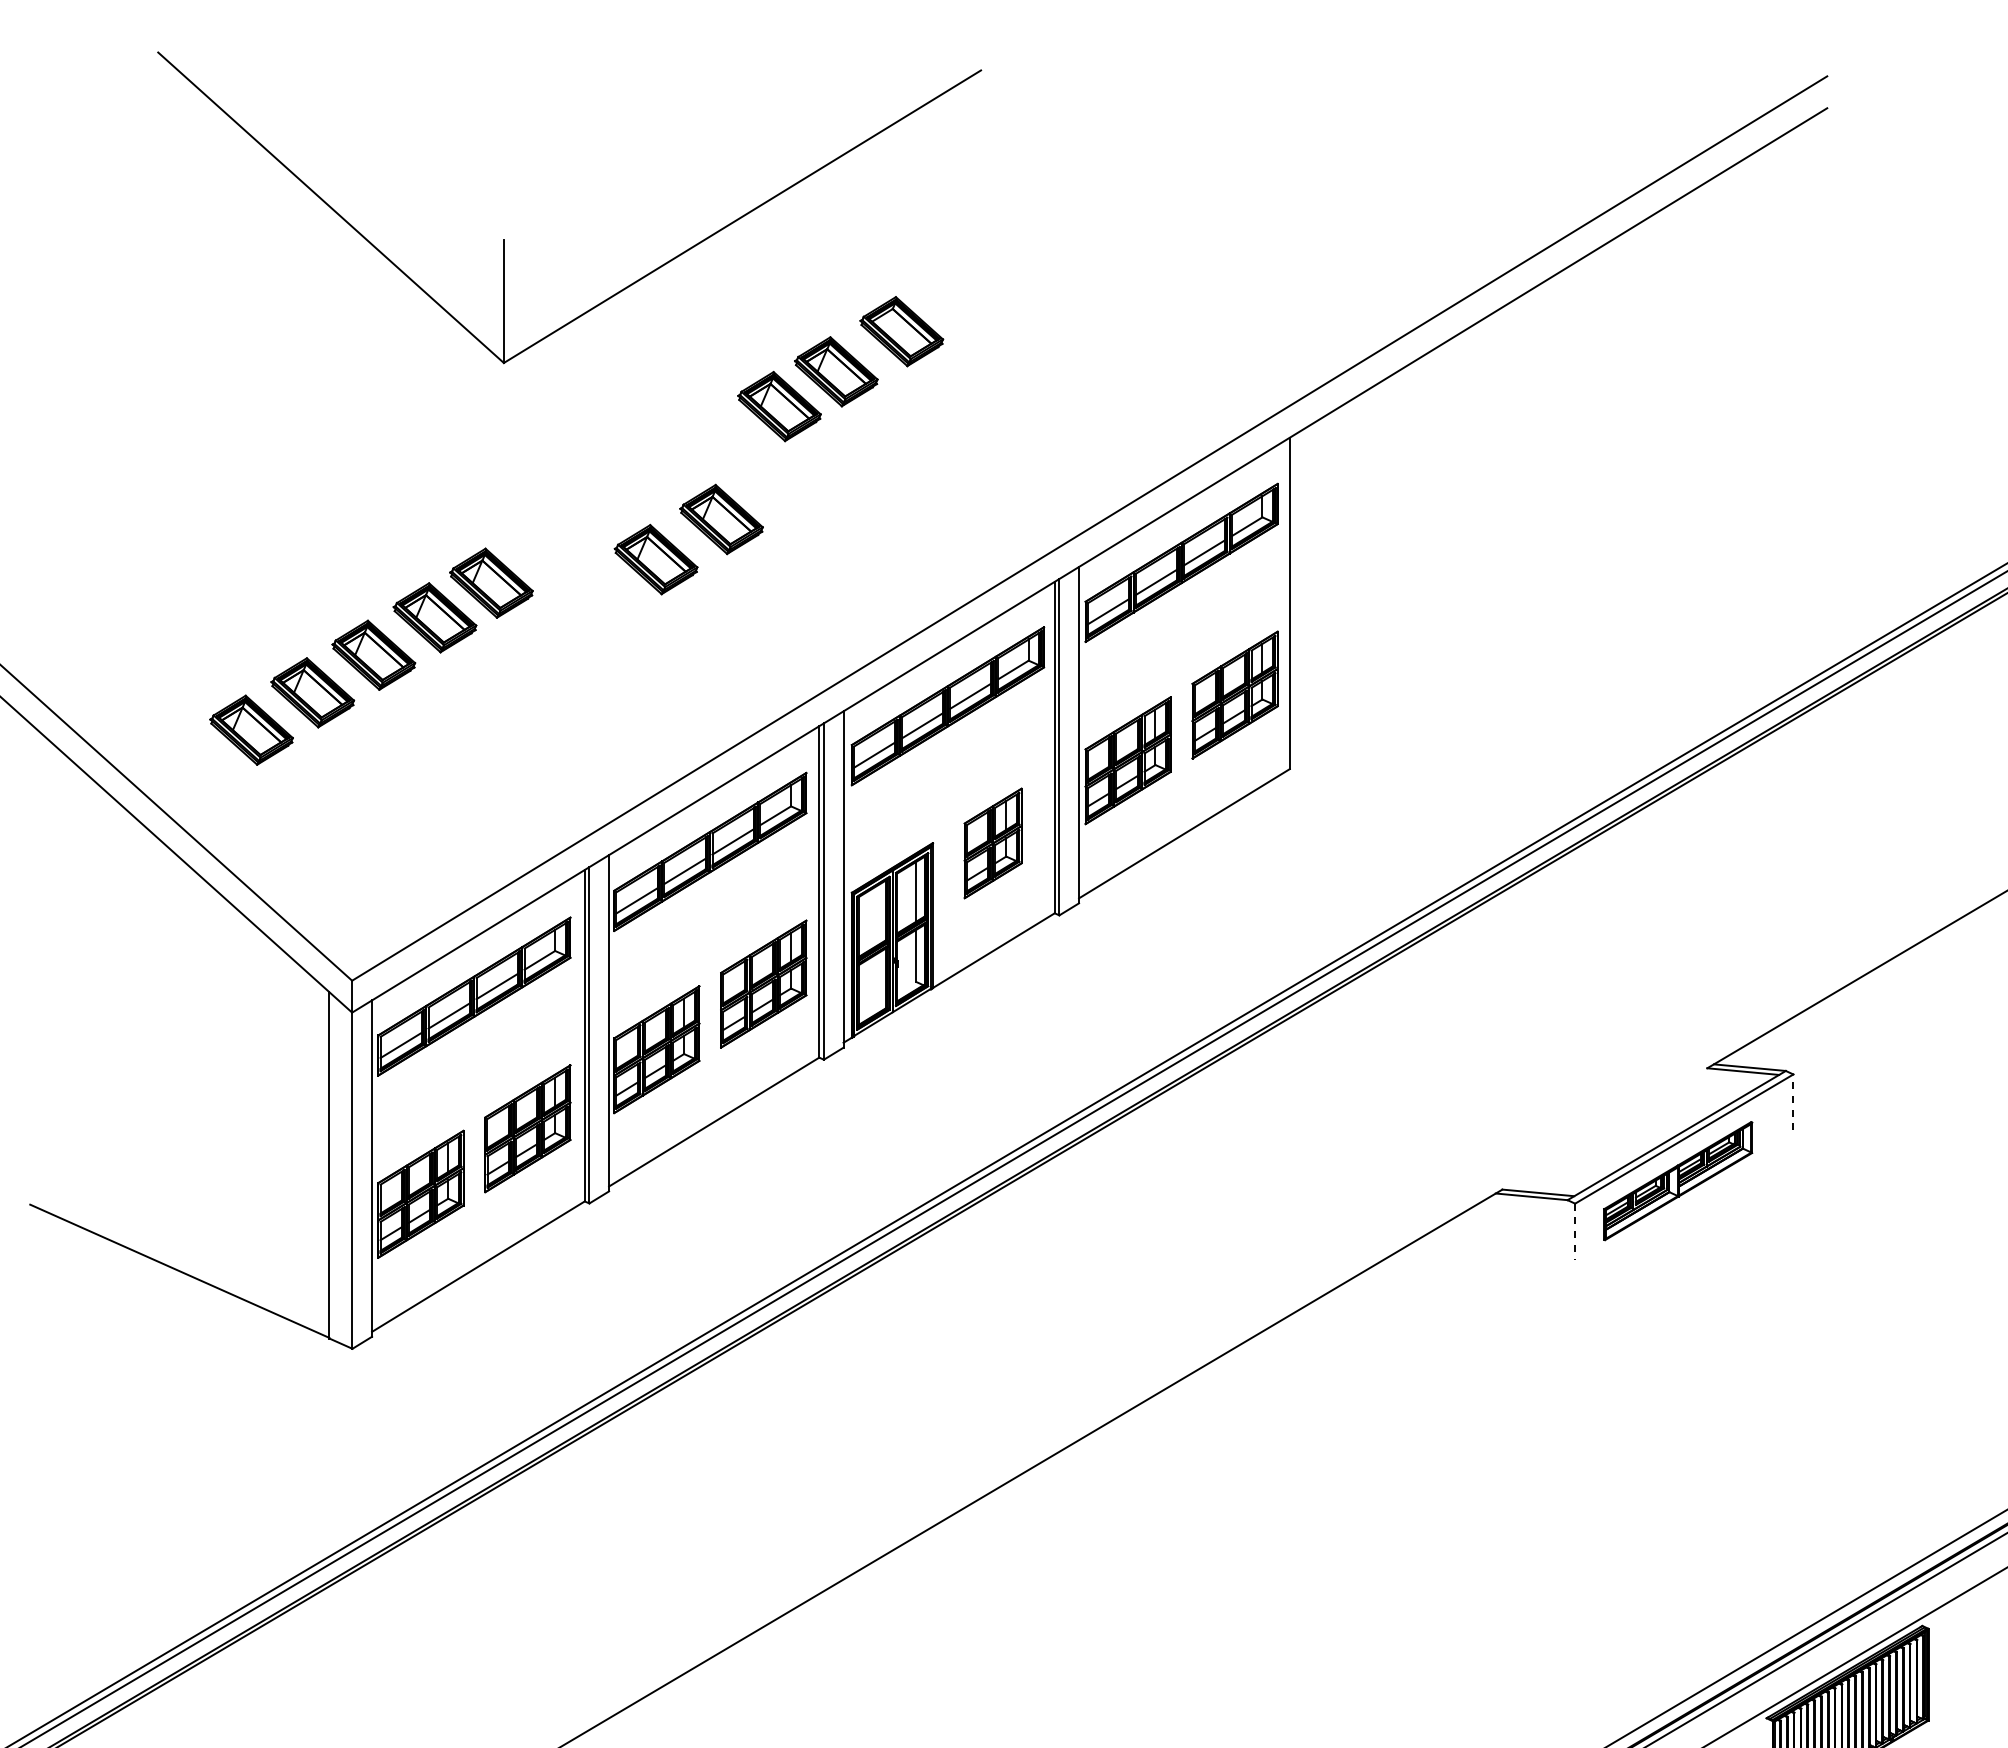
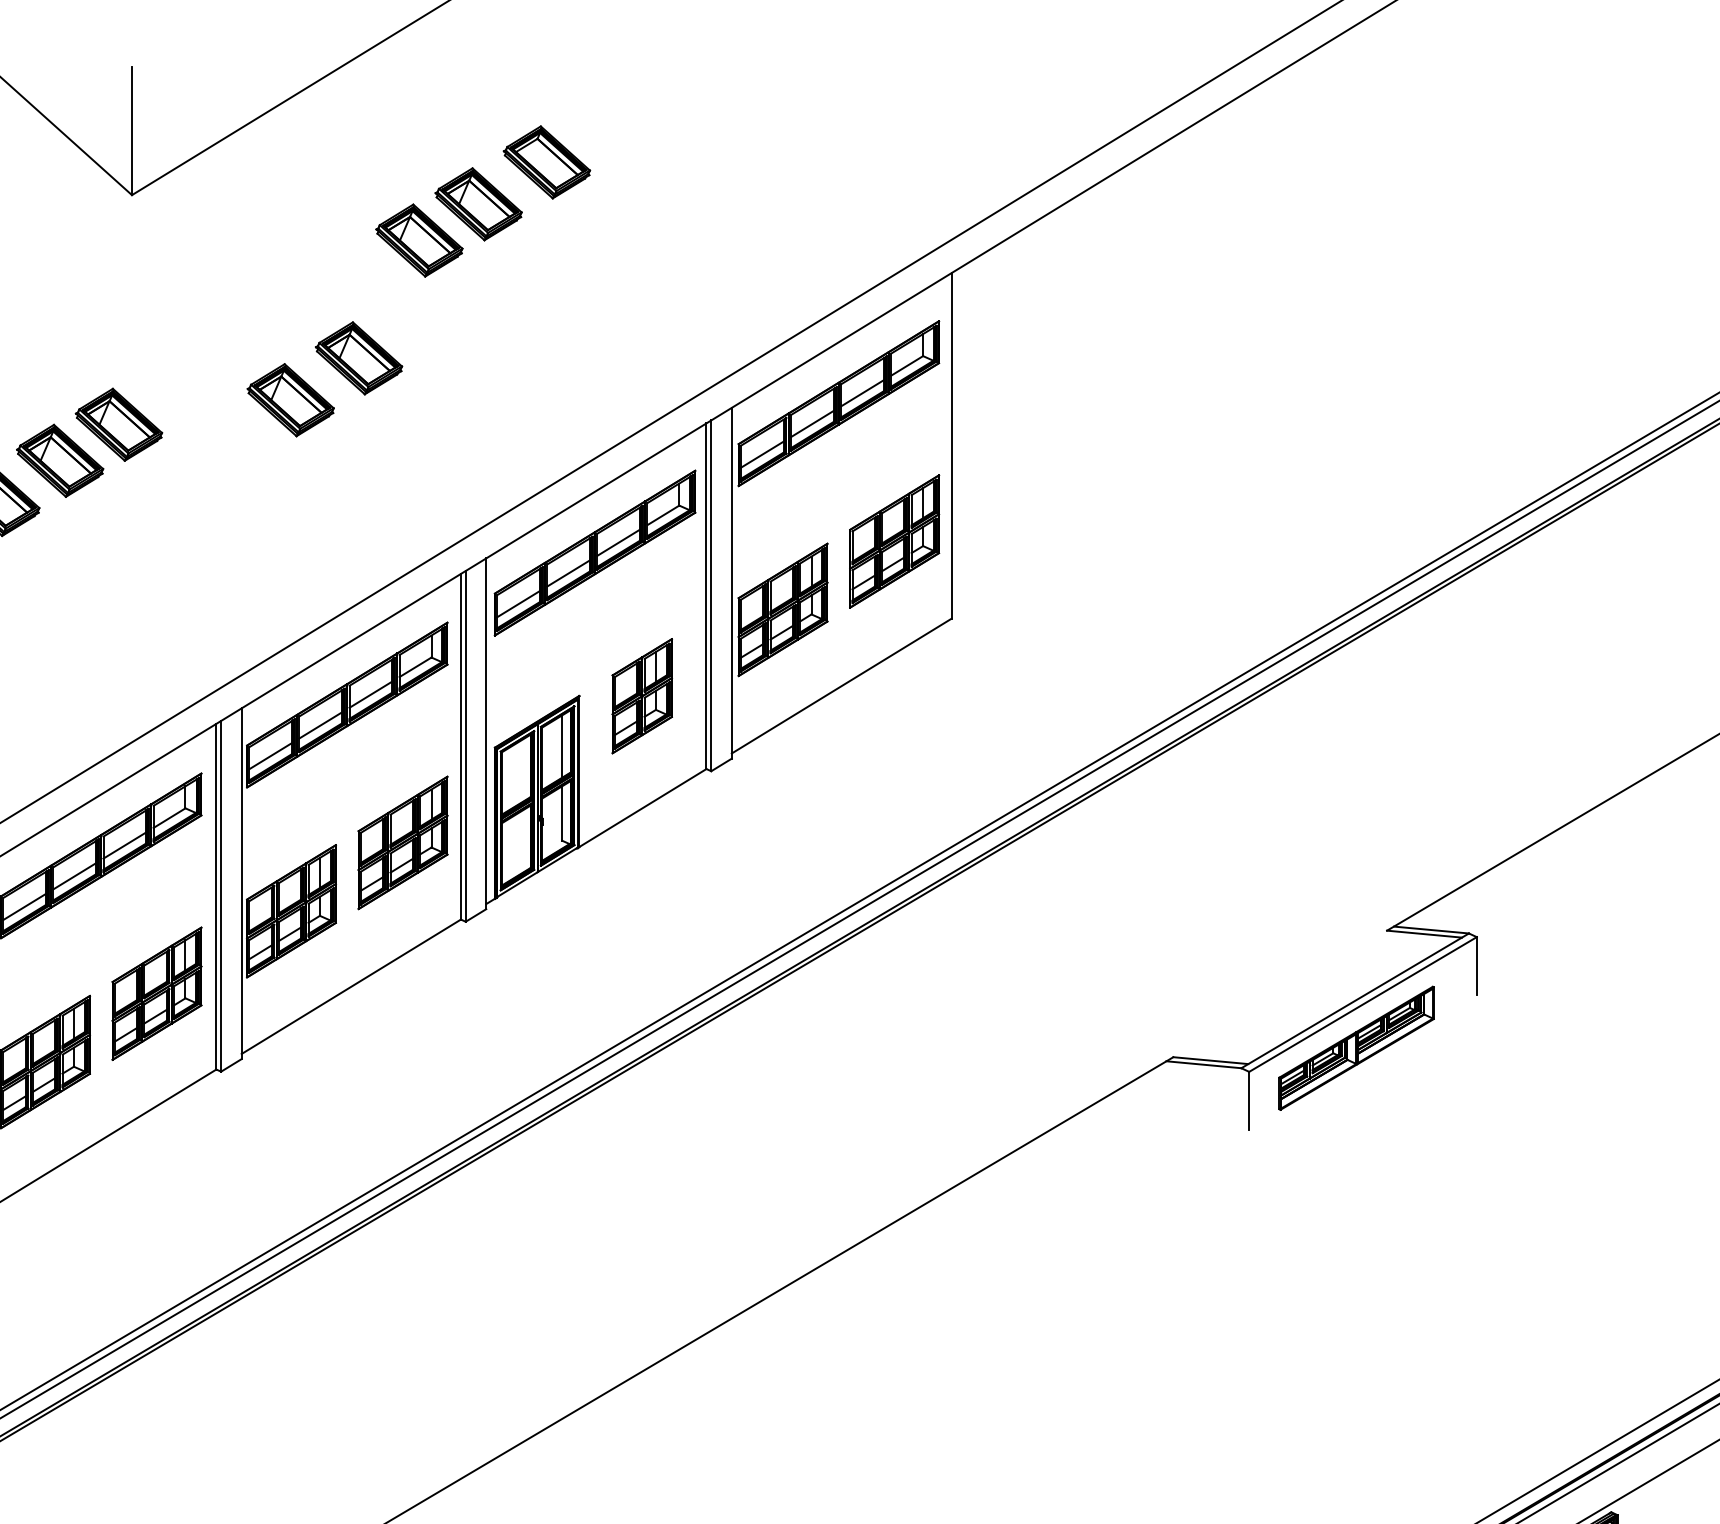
line: (1793, 1102) -> (1476, 966), dashed -> solid
line: (1575, 1231) -> (1249, 1100), dashed -> solid

